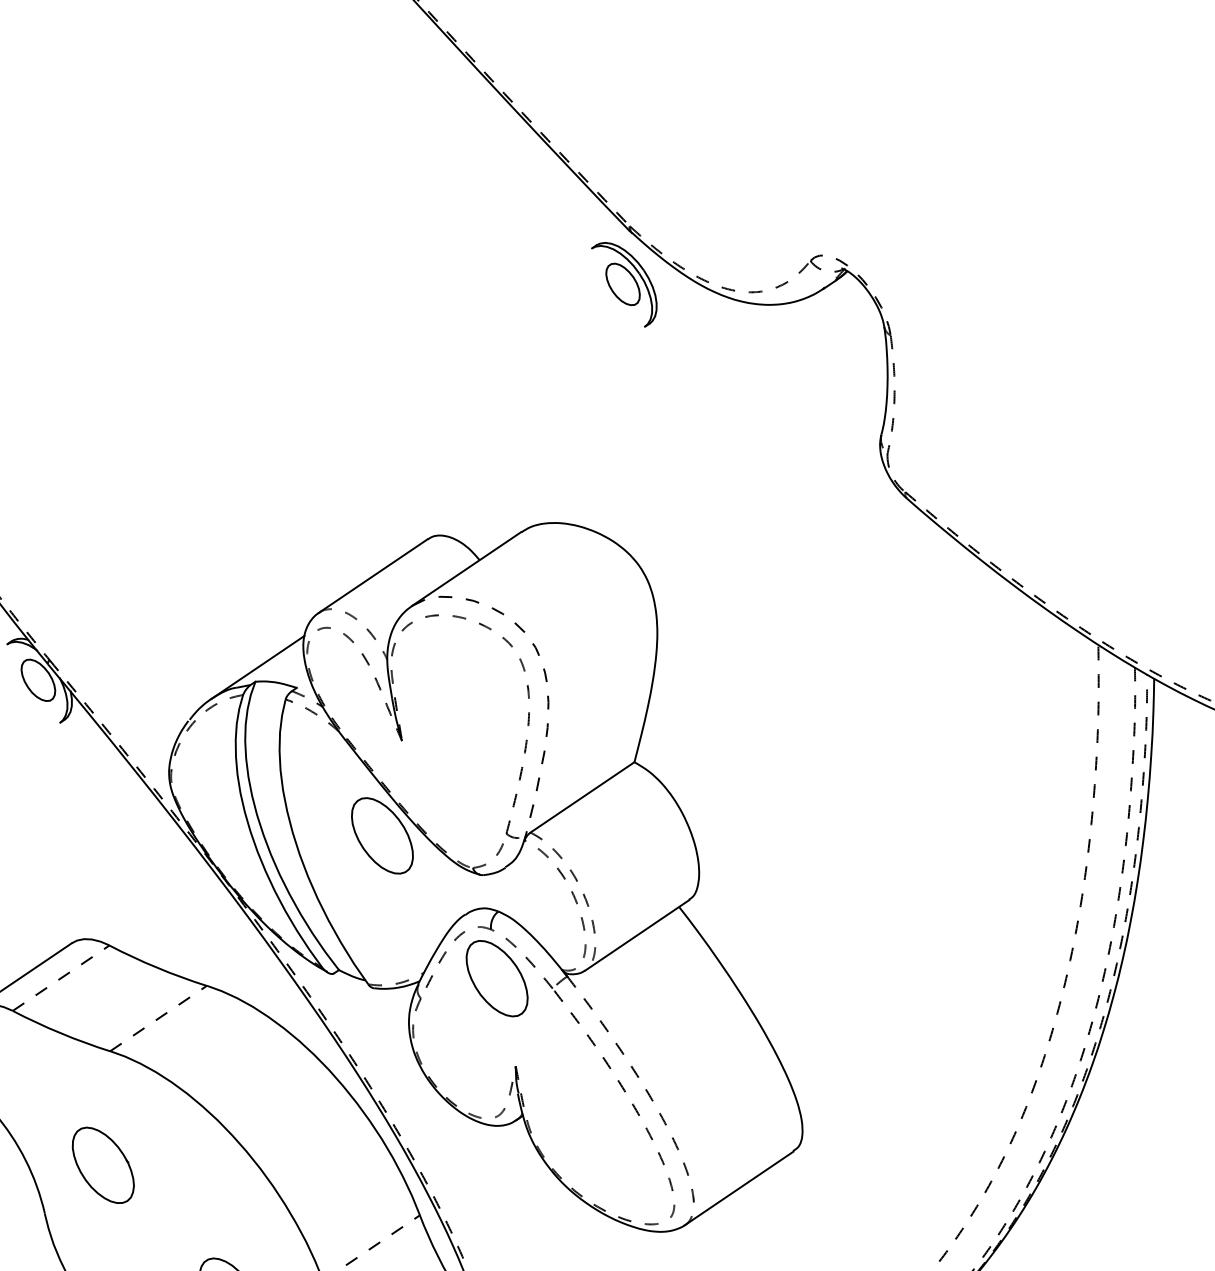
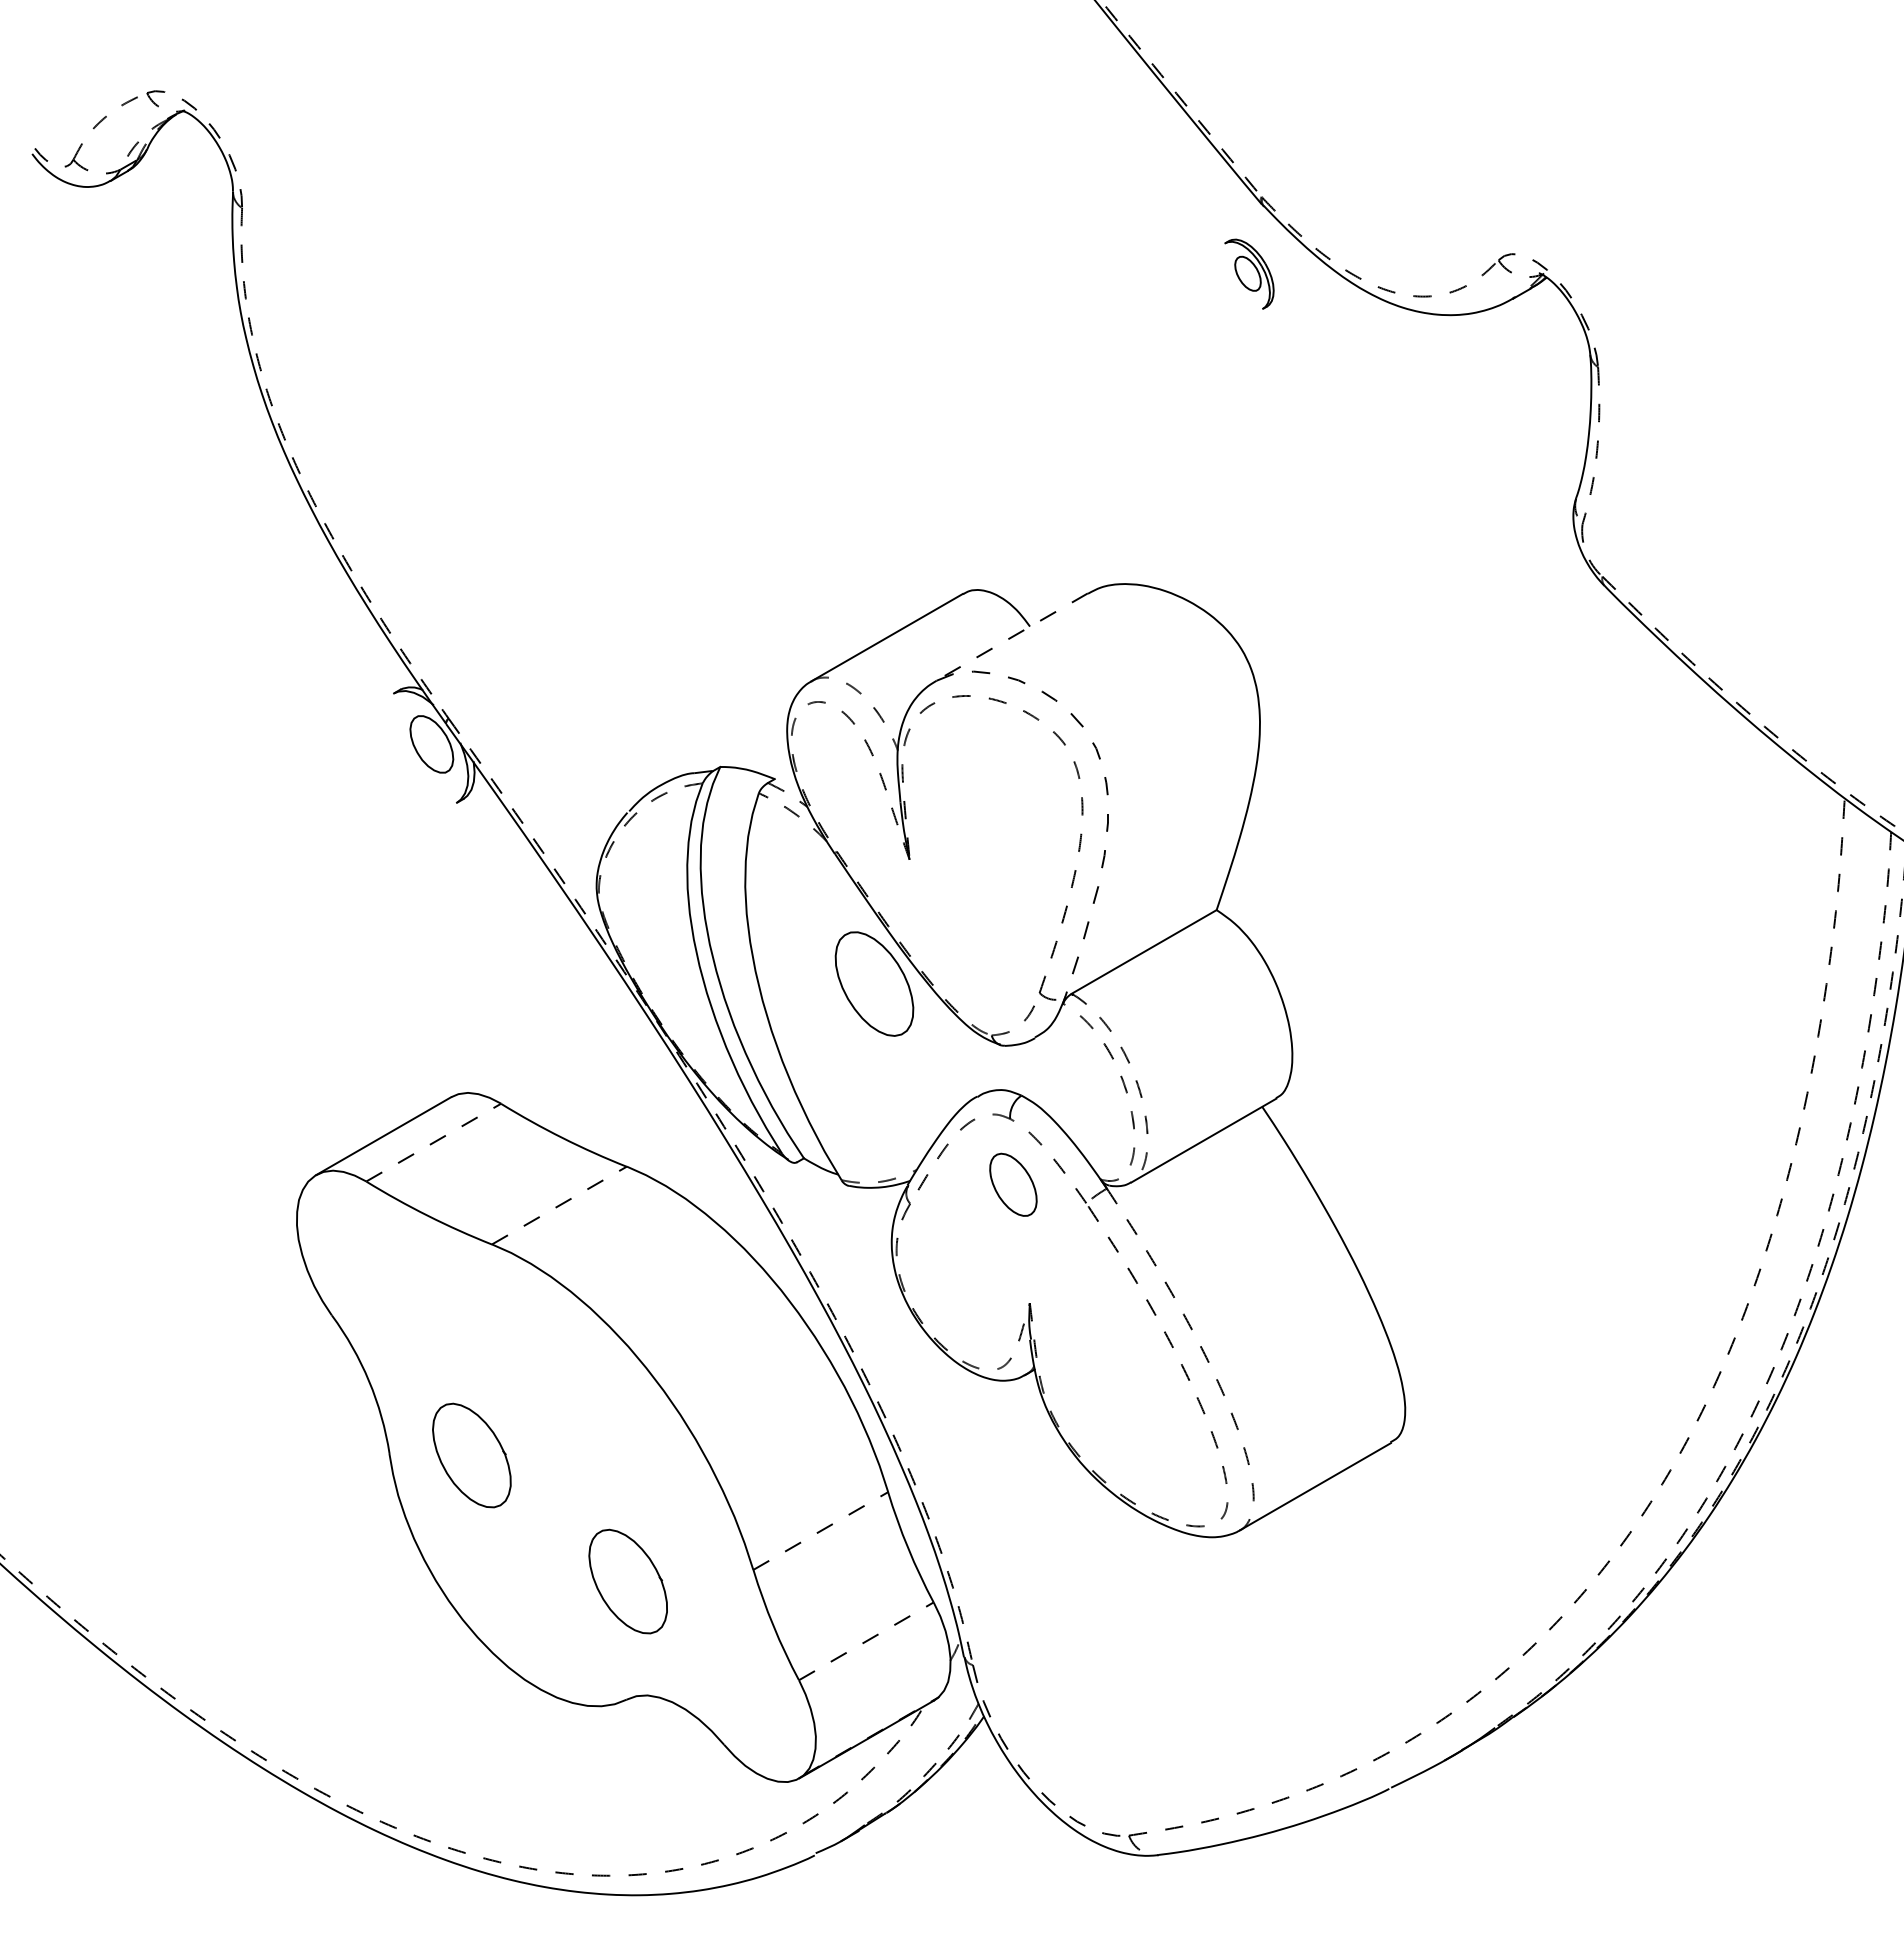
part: (624, 284) -> (1249, 273), size x0.6
line: (466, 569) -> (1011, 637), solid -> dashed
line: (258, 666) -> (725, 747), removed
part: (497, 978) -> (1013, 1184), size x0.6
part: (102, 1165) -> (471, 1455), moved

